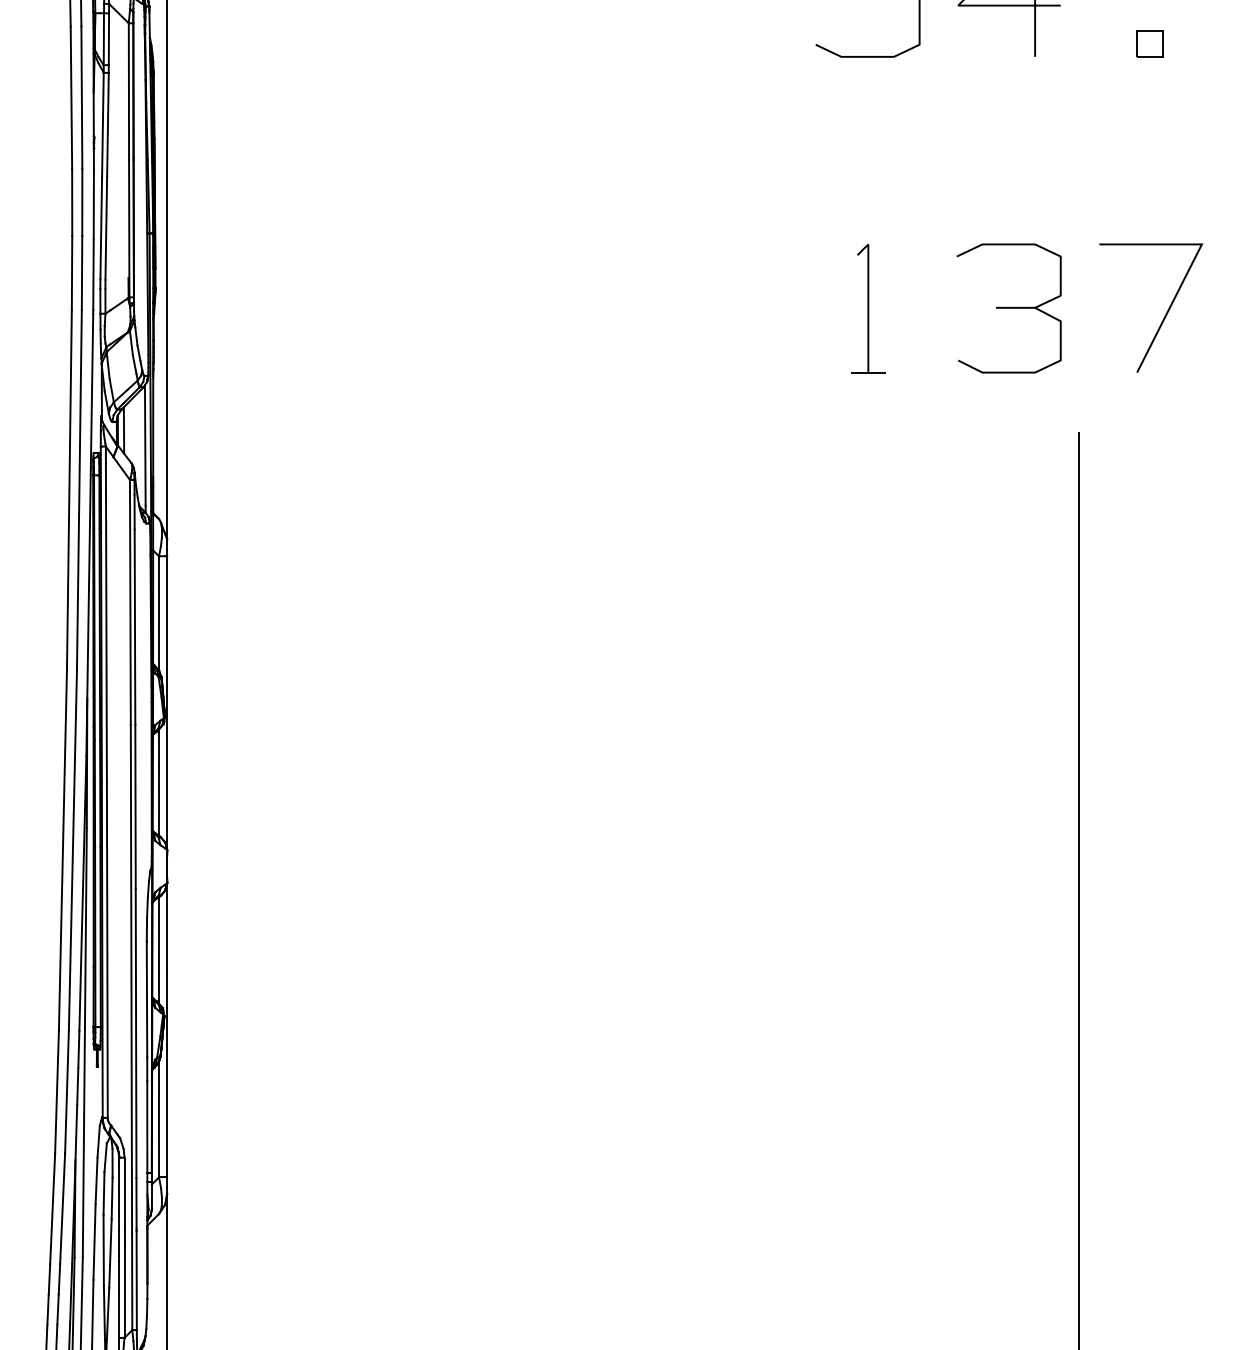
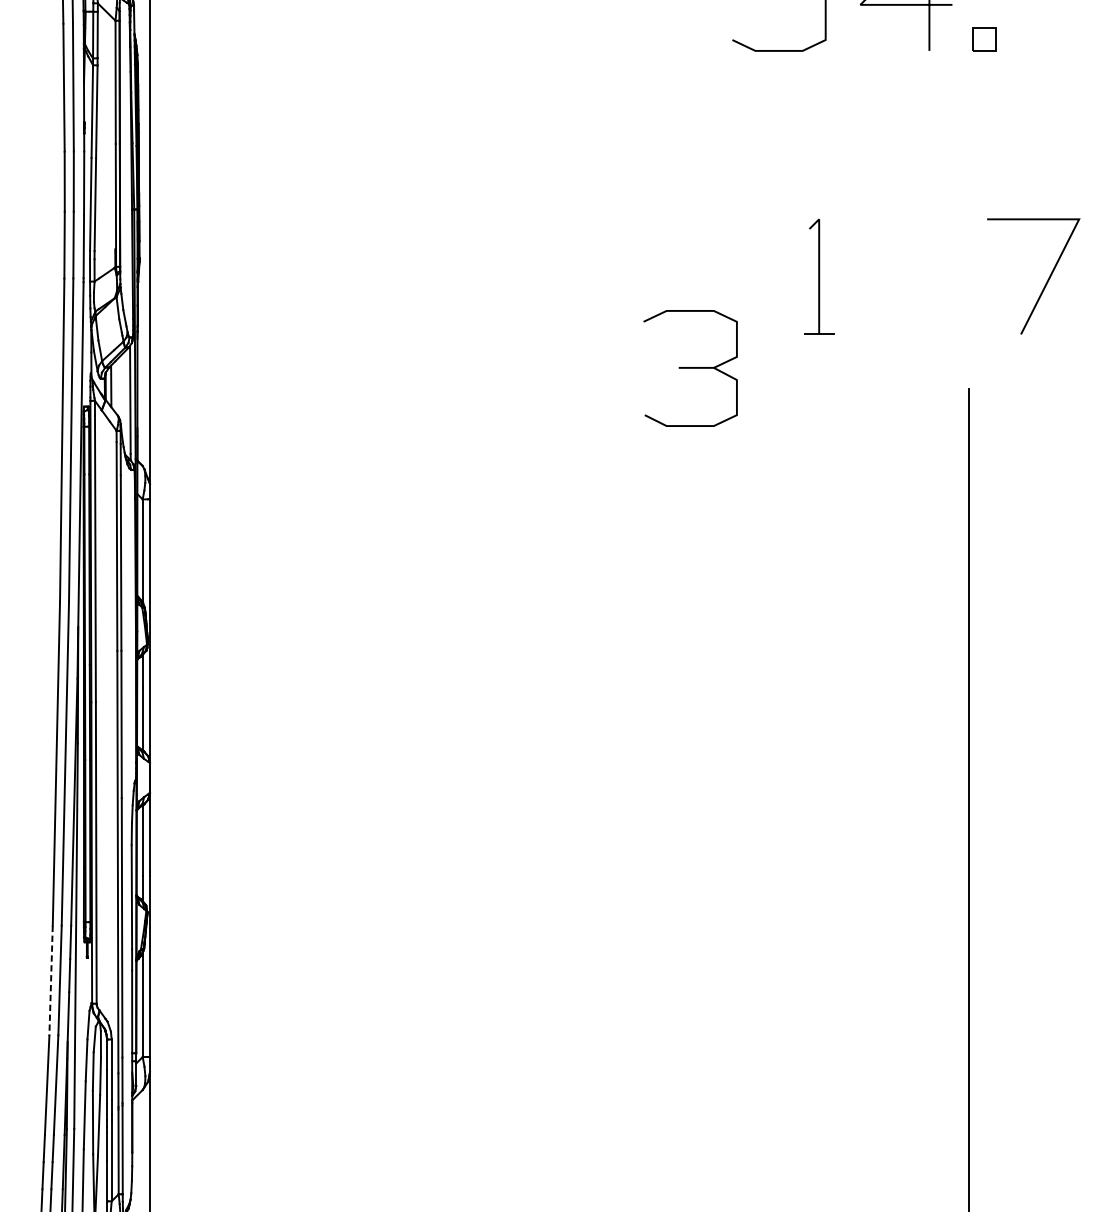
part: (1149, 43) -> (983, 38), moved
part: (868, 308) -> (819, 276), moved
part: (1008, 308) -> (689, 368), moved
line: (57, 1092) -> (51, 980), solid -> dashed

